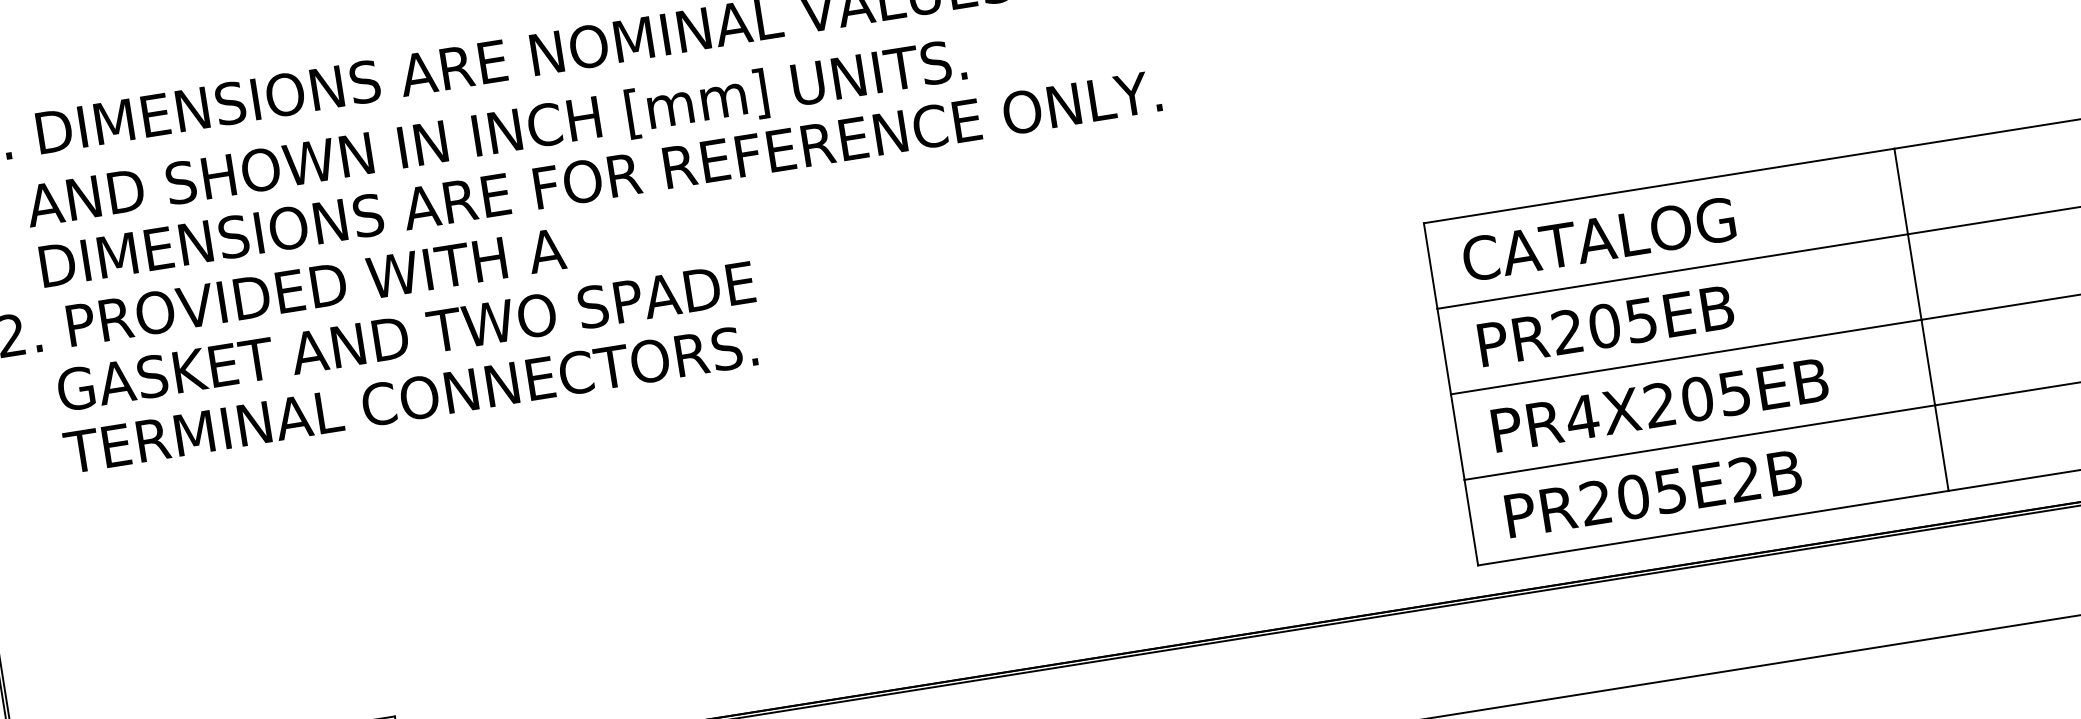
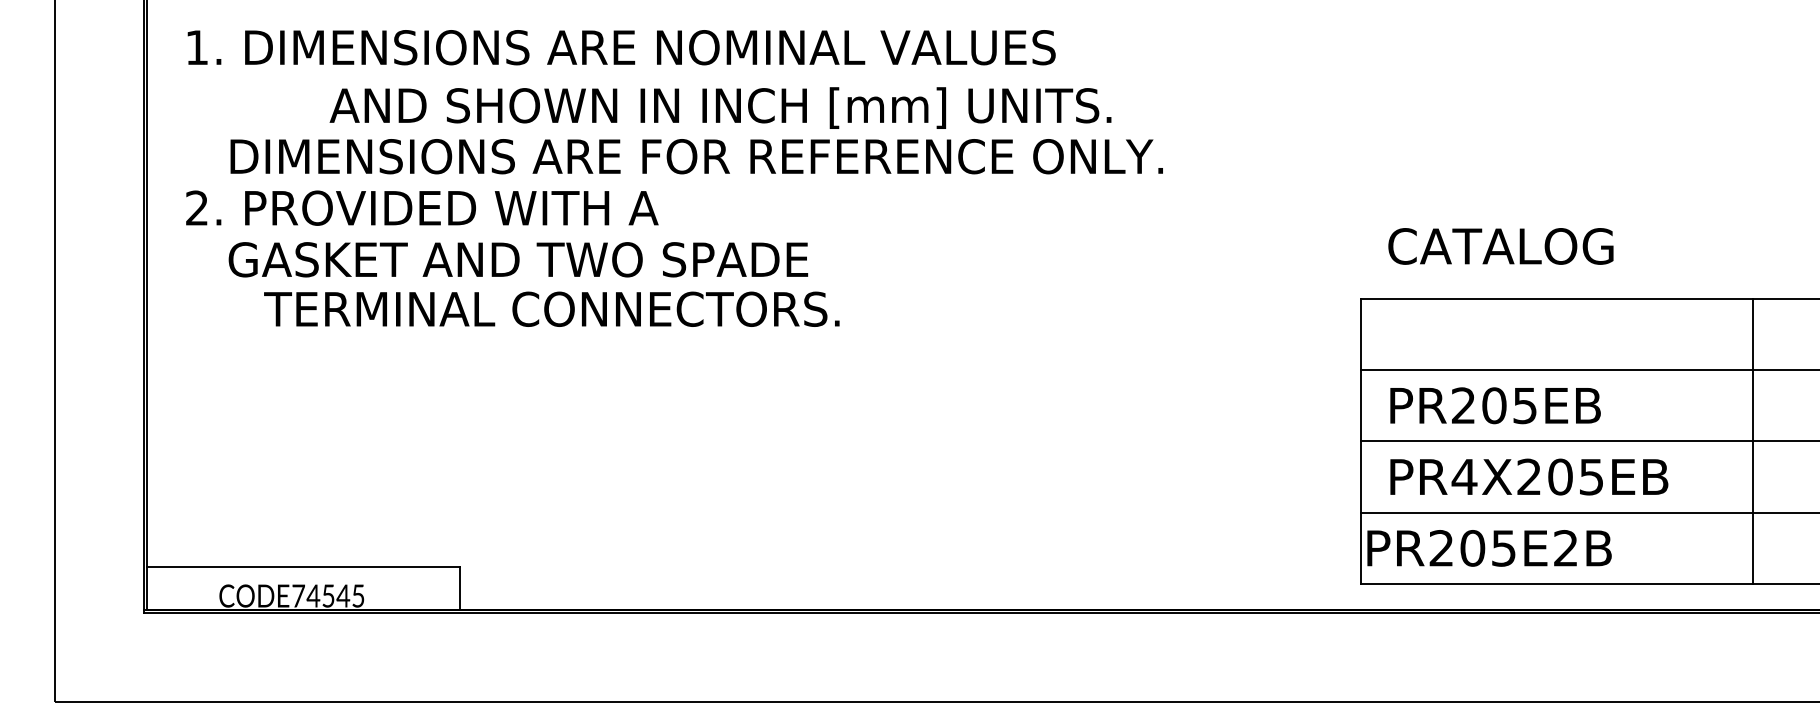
text: (496, 134) -> (720, 107), moved
text: (1598, 239) -> (1500, 246), moved
text: (409, 398) -> (551, 308), moved
text: (1653, 493) -> (1489, 548), moved

